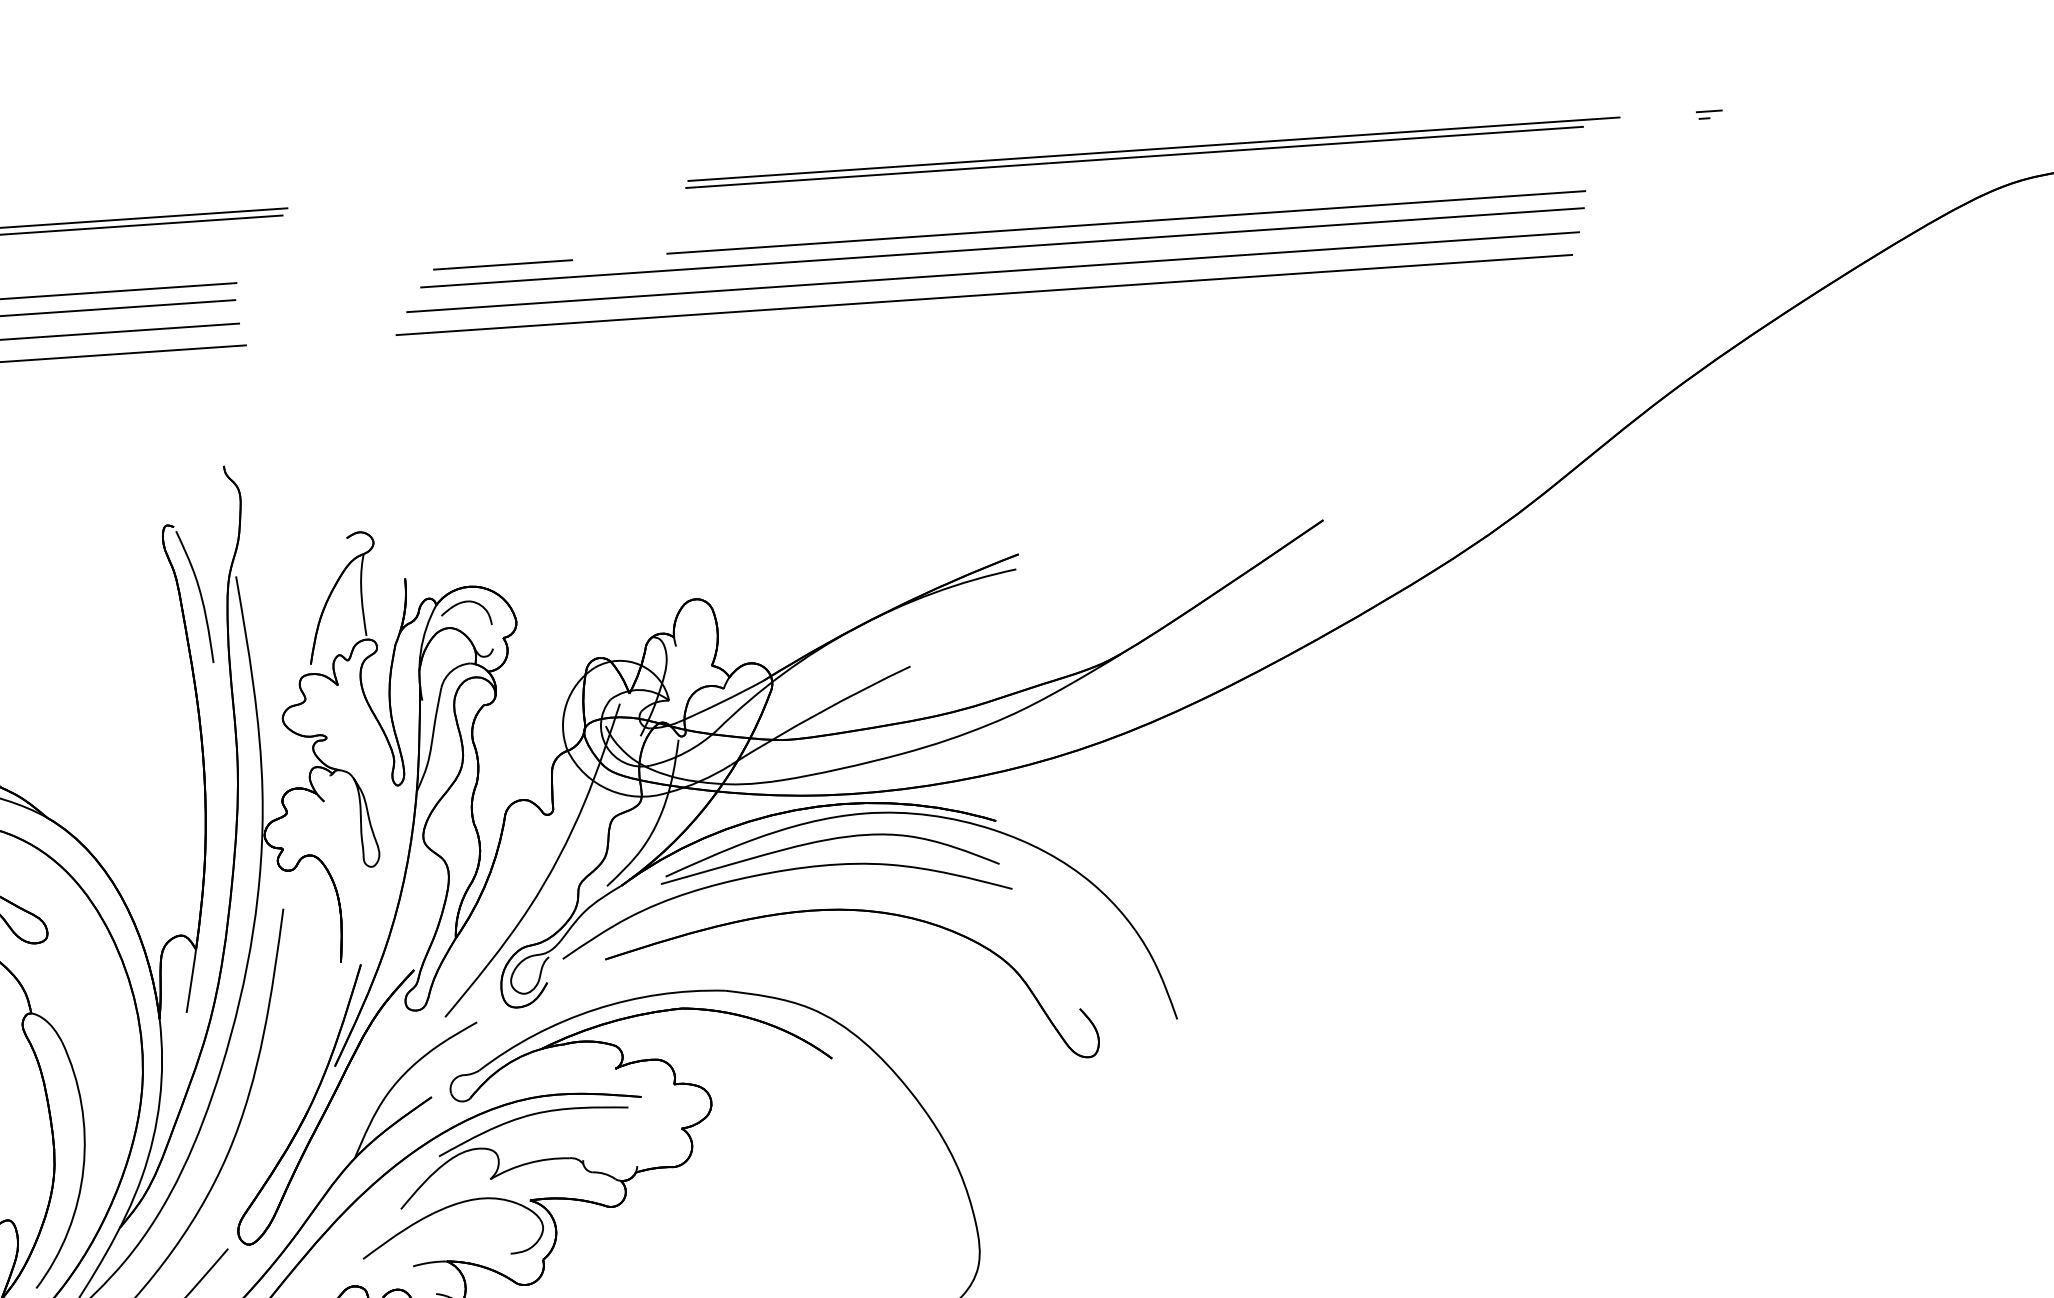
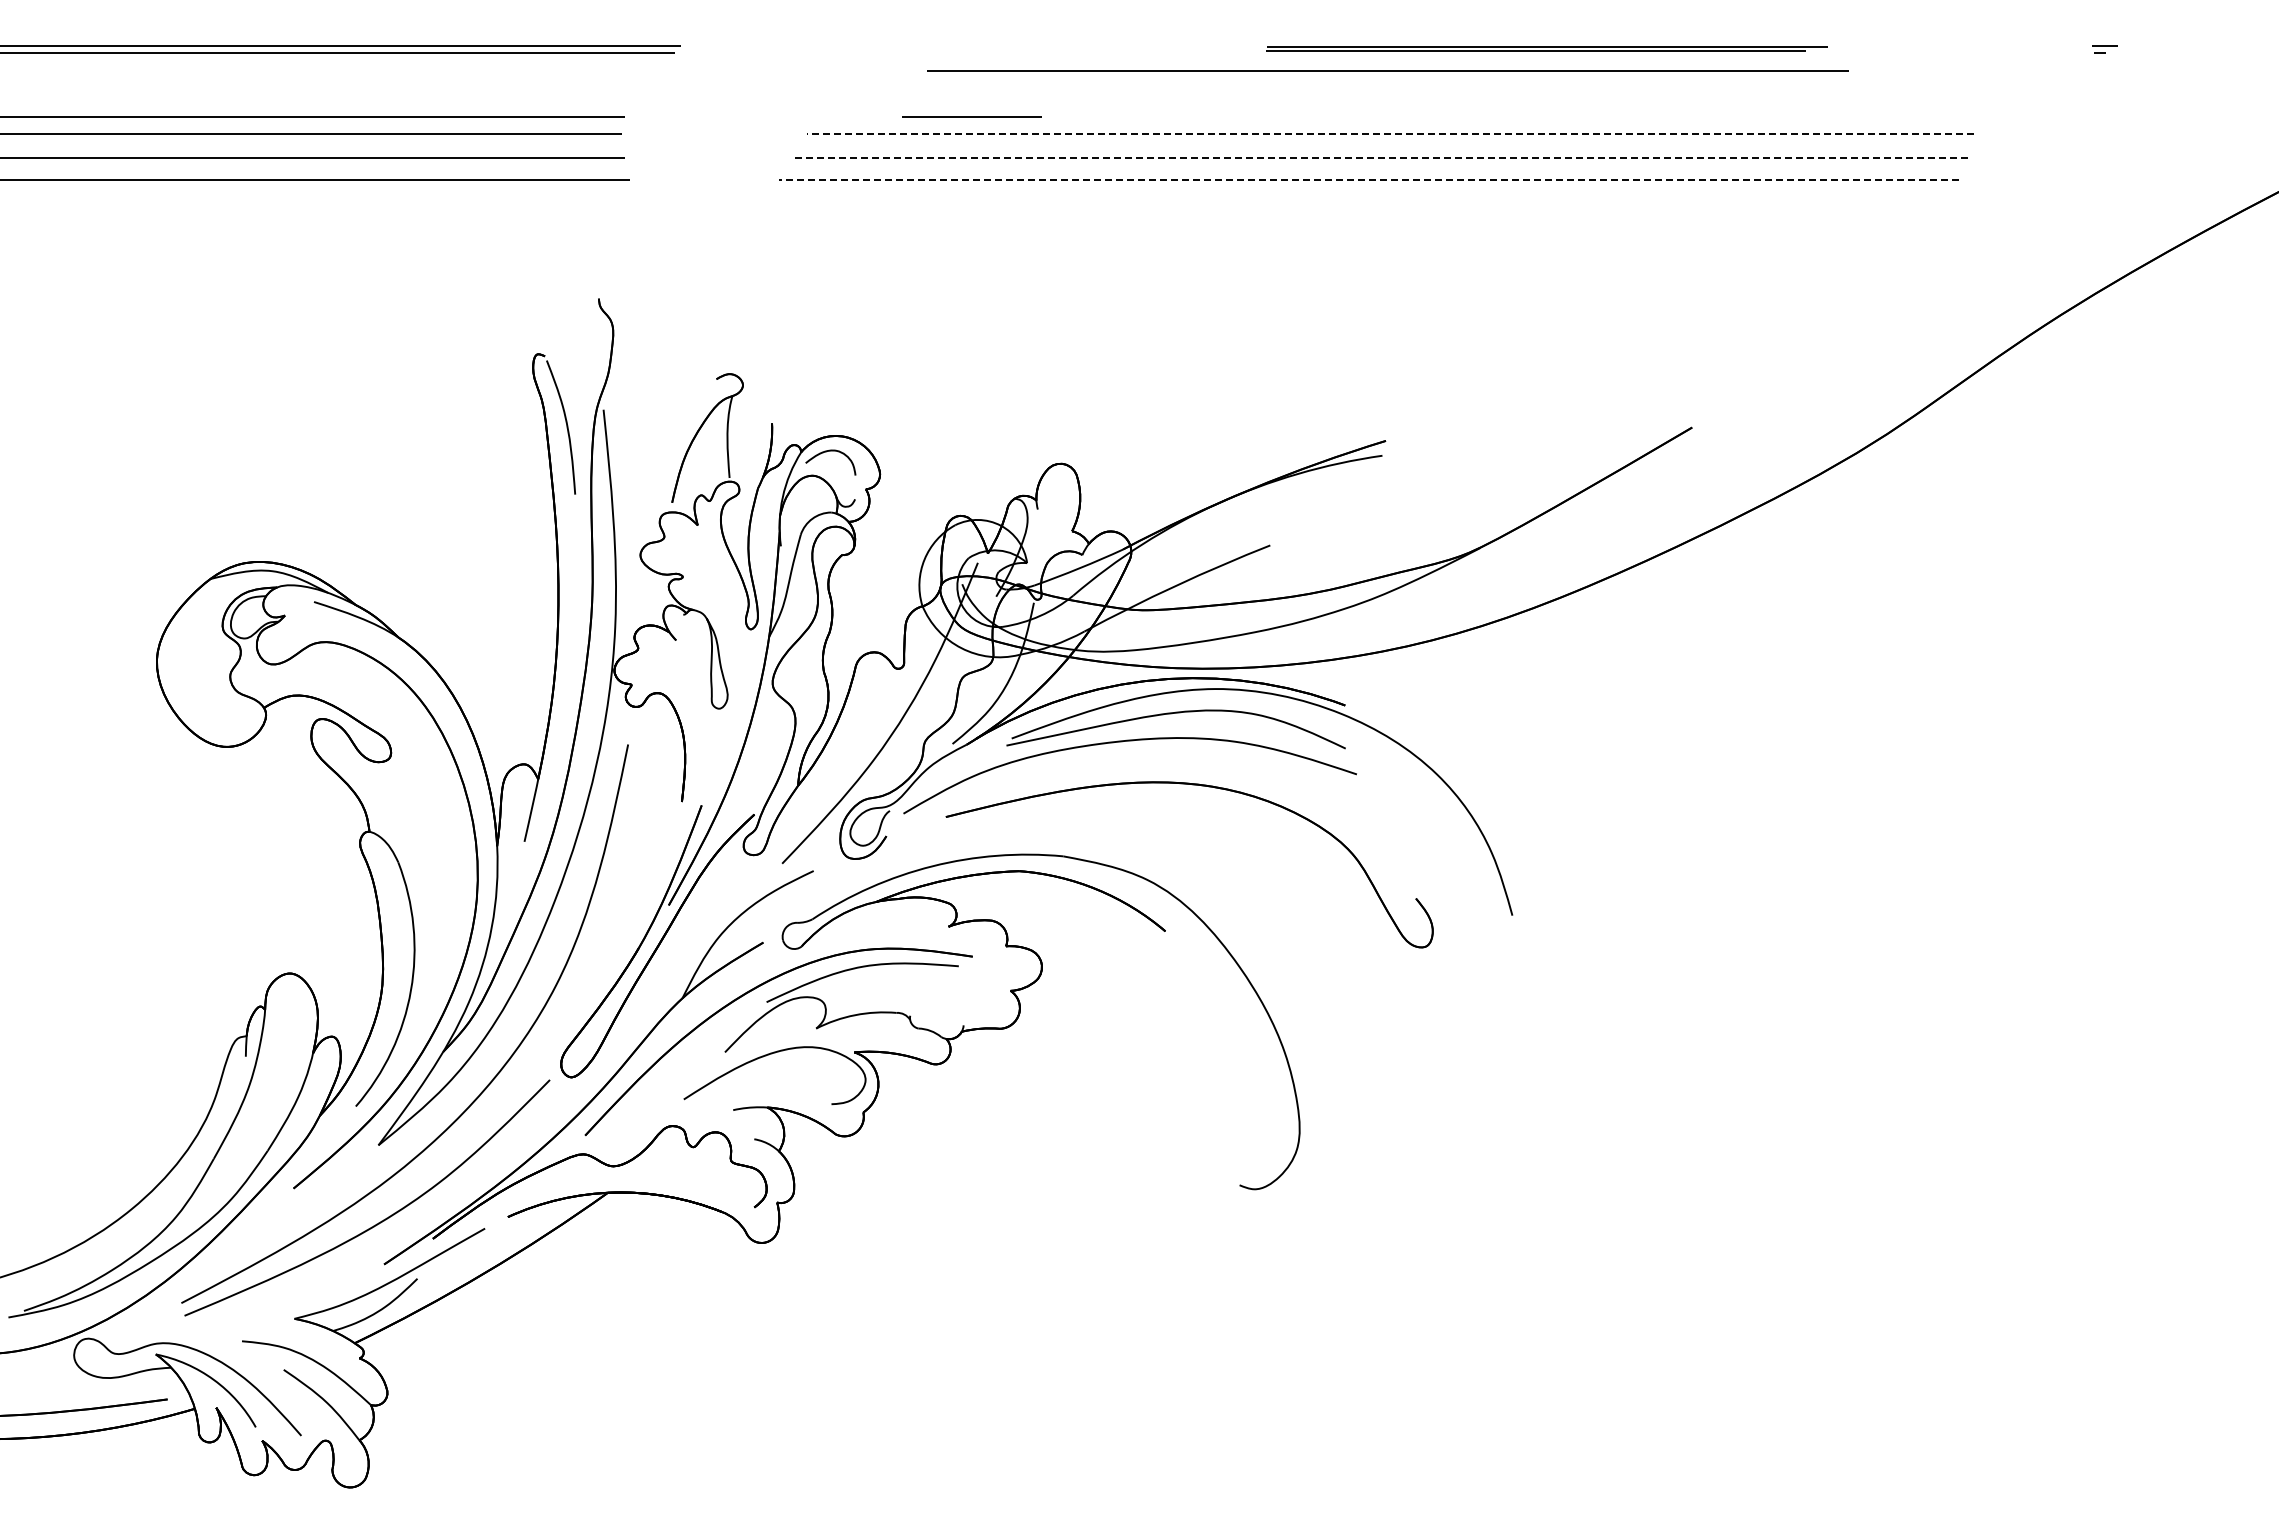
part: (1152, 152) -> (1546, 49), size x0.6
line: (1125, 221) -> (1387, 70), moved
line: (1002, 248) -> (1390, 134), solid -> dashed
line: (502, 264) -> (971, 116), moved
line: (993, 271) -> (1379, 157), solid -> dashed
line: (983, 294) -> (1368, 179), solid -> dashed

